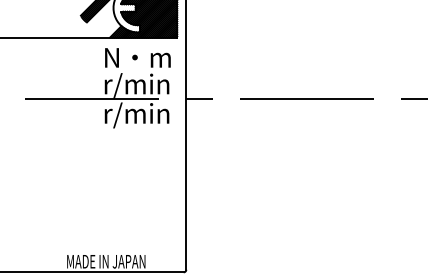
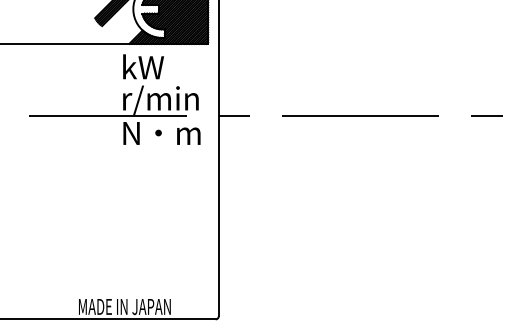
text: (137, 56) -> (161, 66), N・m -> kW
text: (137, 115) -> (161, 135), r/min -> N・m

